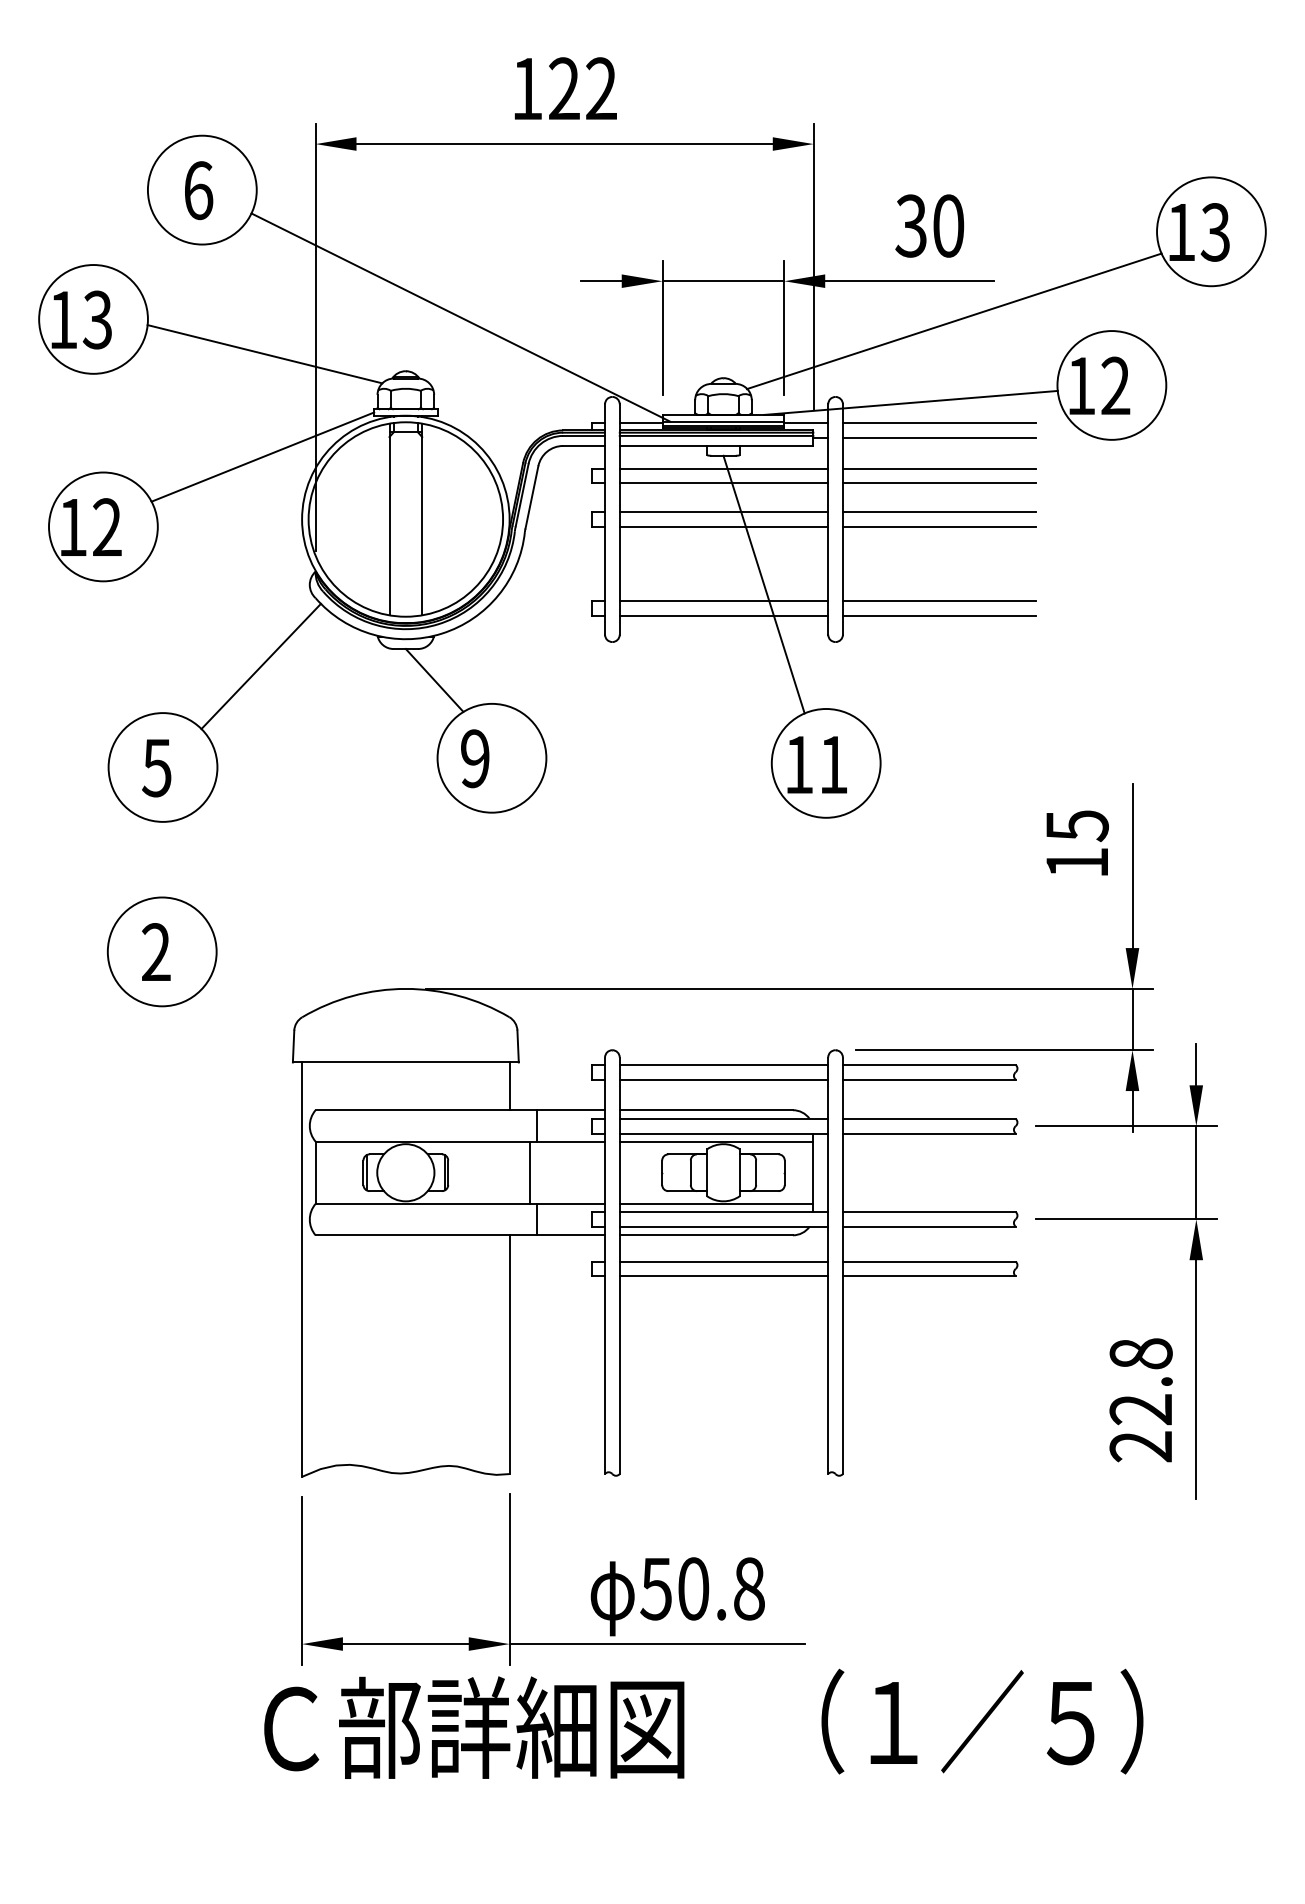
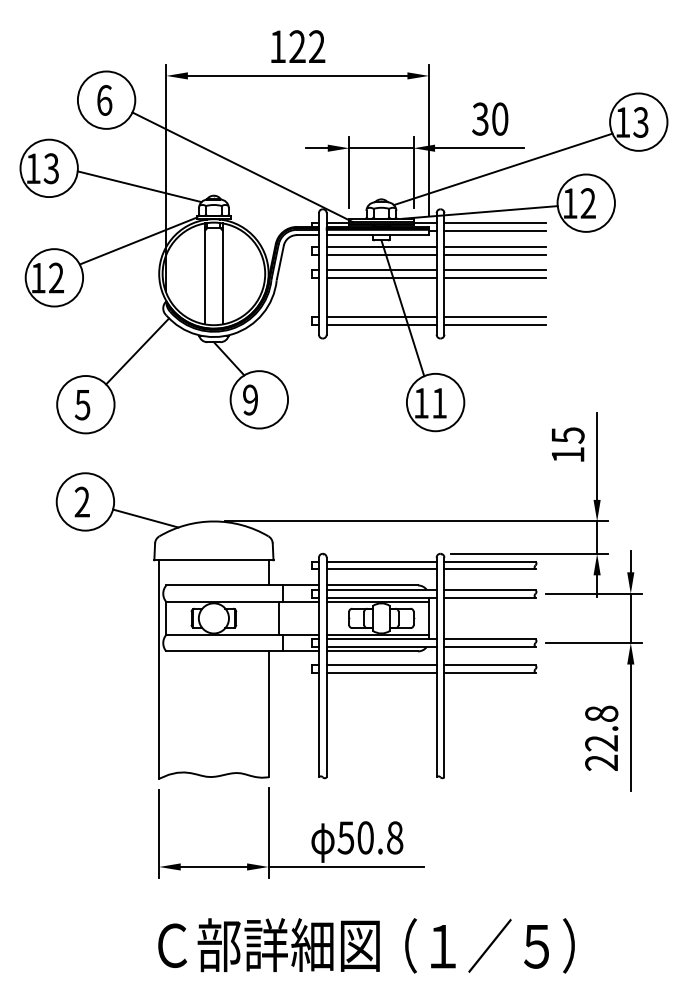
line: (276, 983) -> (145, 518), added
text: (981, 1720) -> (489, 945), moved
text: (473, 1728) -> (268, 945), moved

